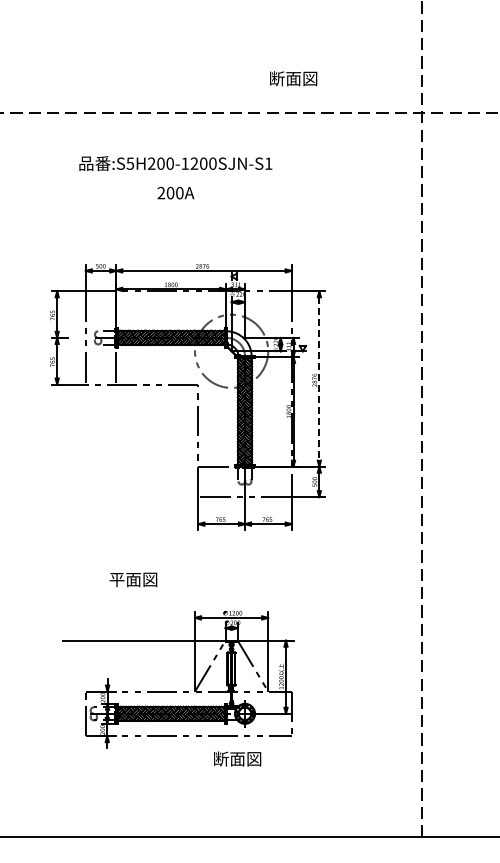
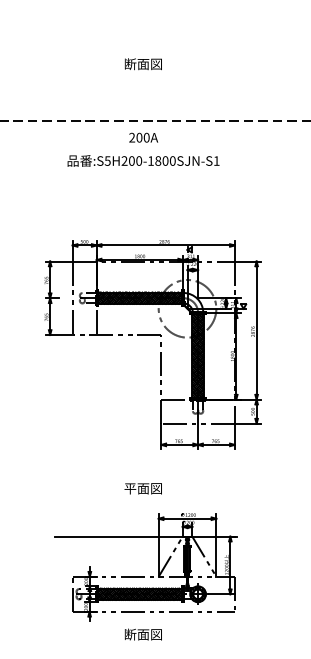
text: (293, 78) -> (143, 64), moved
text: (194, 163) -> (158, 160), :S5H200-1200SJN-S1 -> :S5H200-1800SJN-S1
text: (175, 192) -> (143, 137), moved
line: (319, 378) -> (256, 330), dashed -> solid
text: (133, 579) -> (143, 488), moved
text: (237, 758) -> (143, 634), moved

